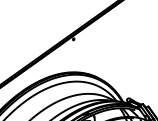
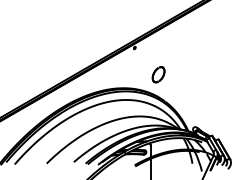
part: (94, 58) -> (158, 74), added

